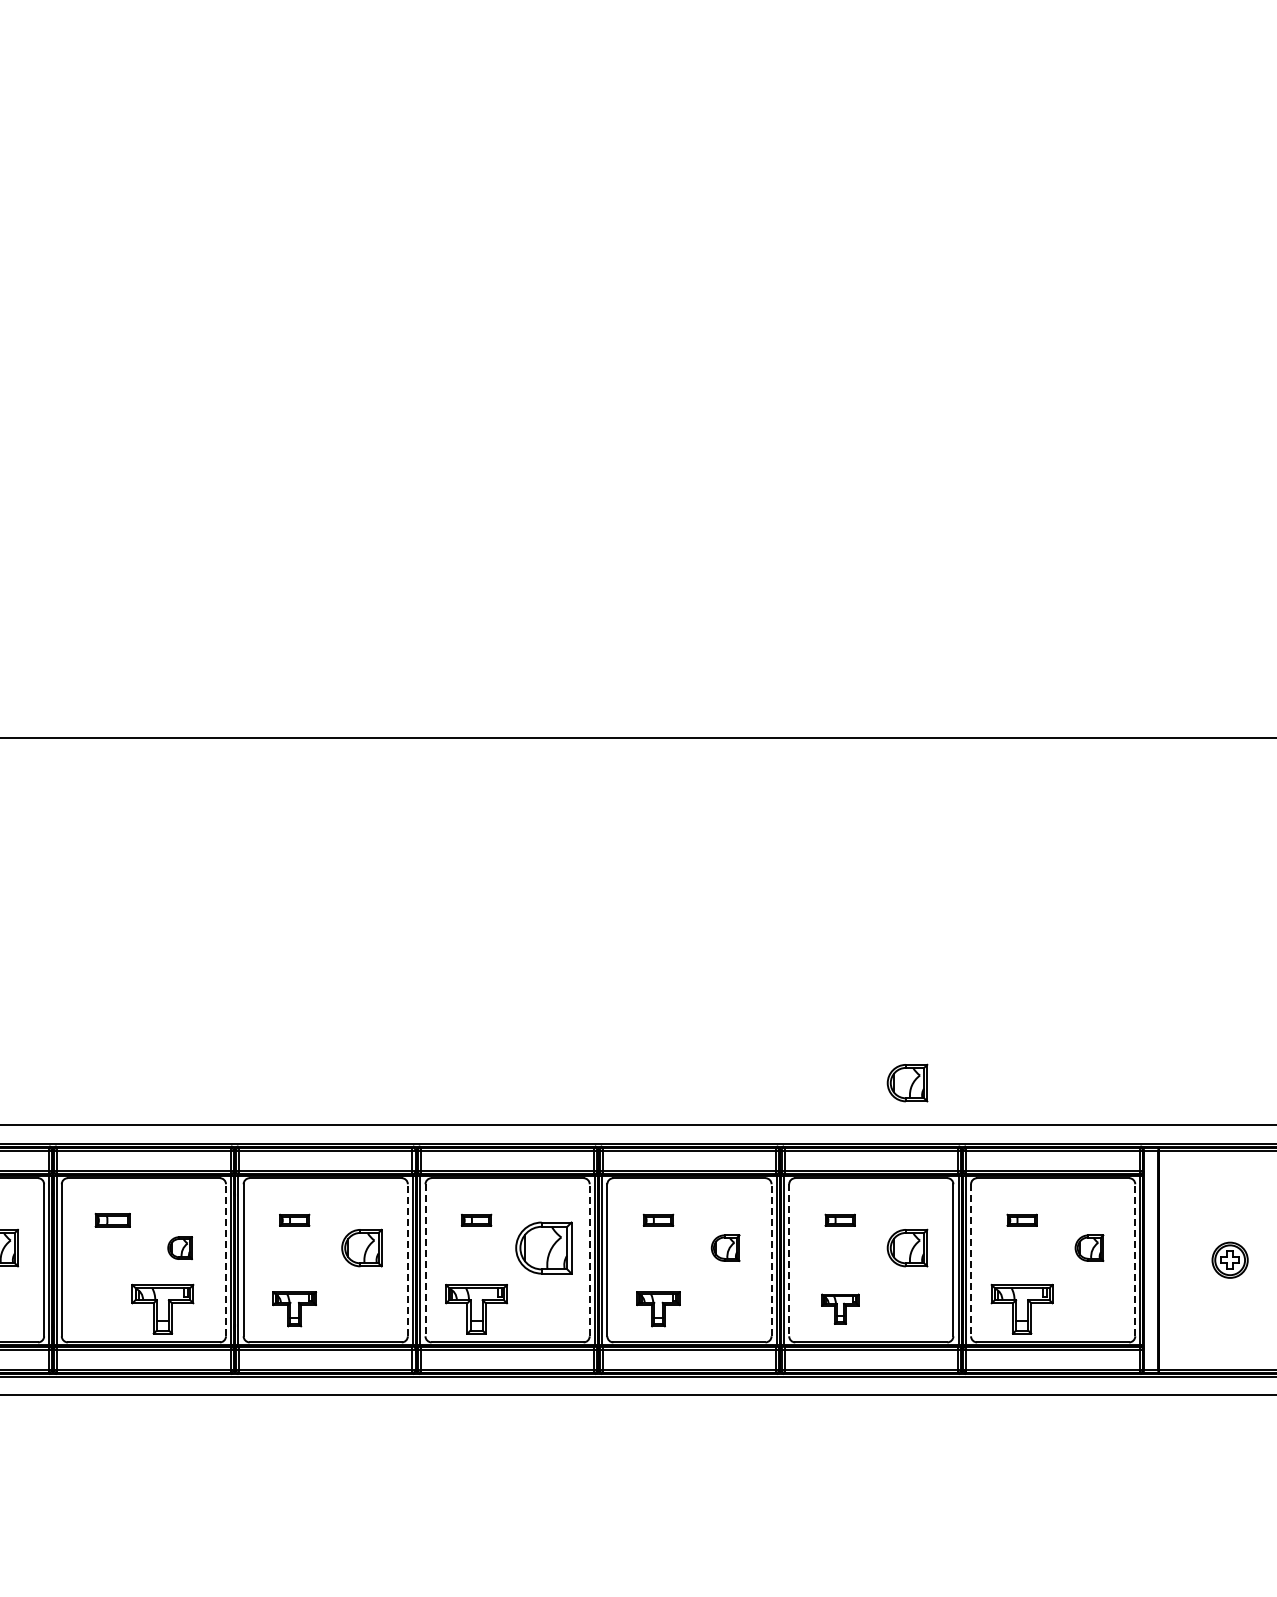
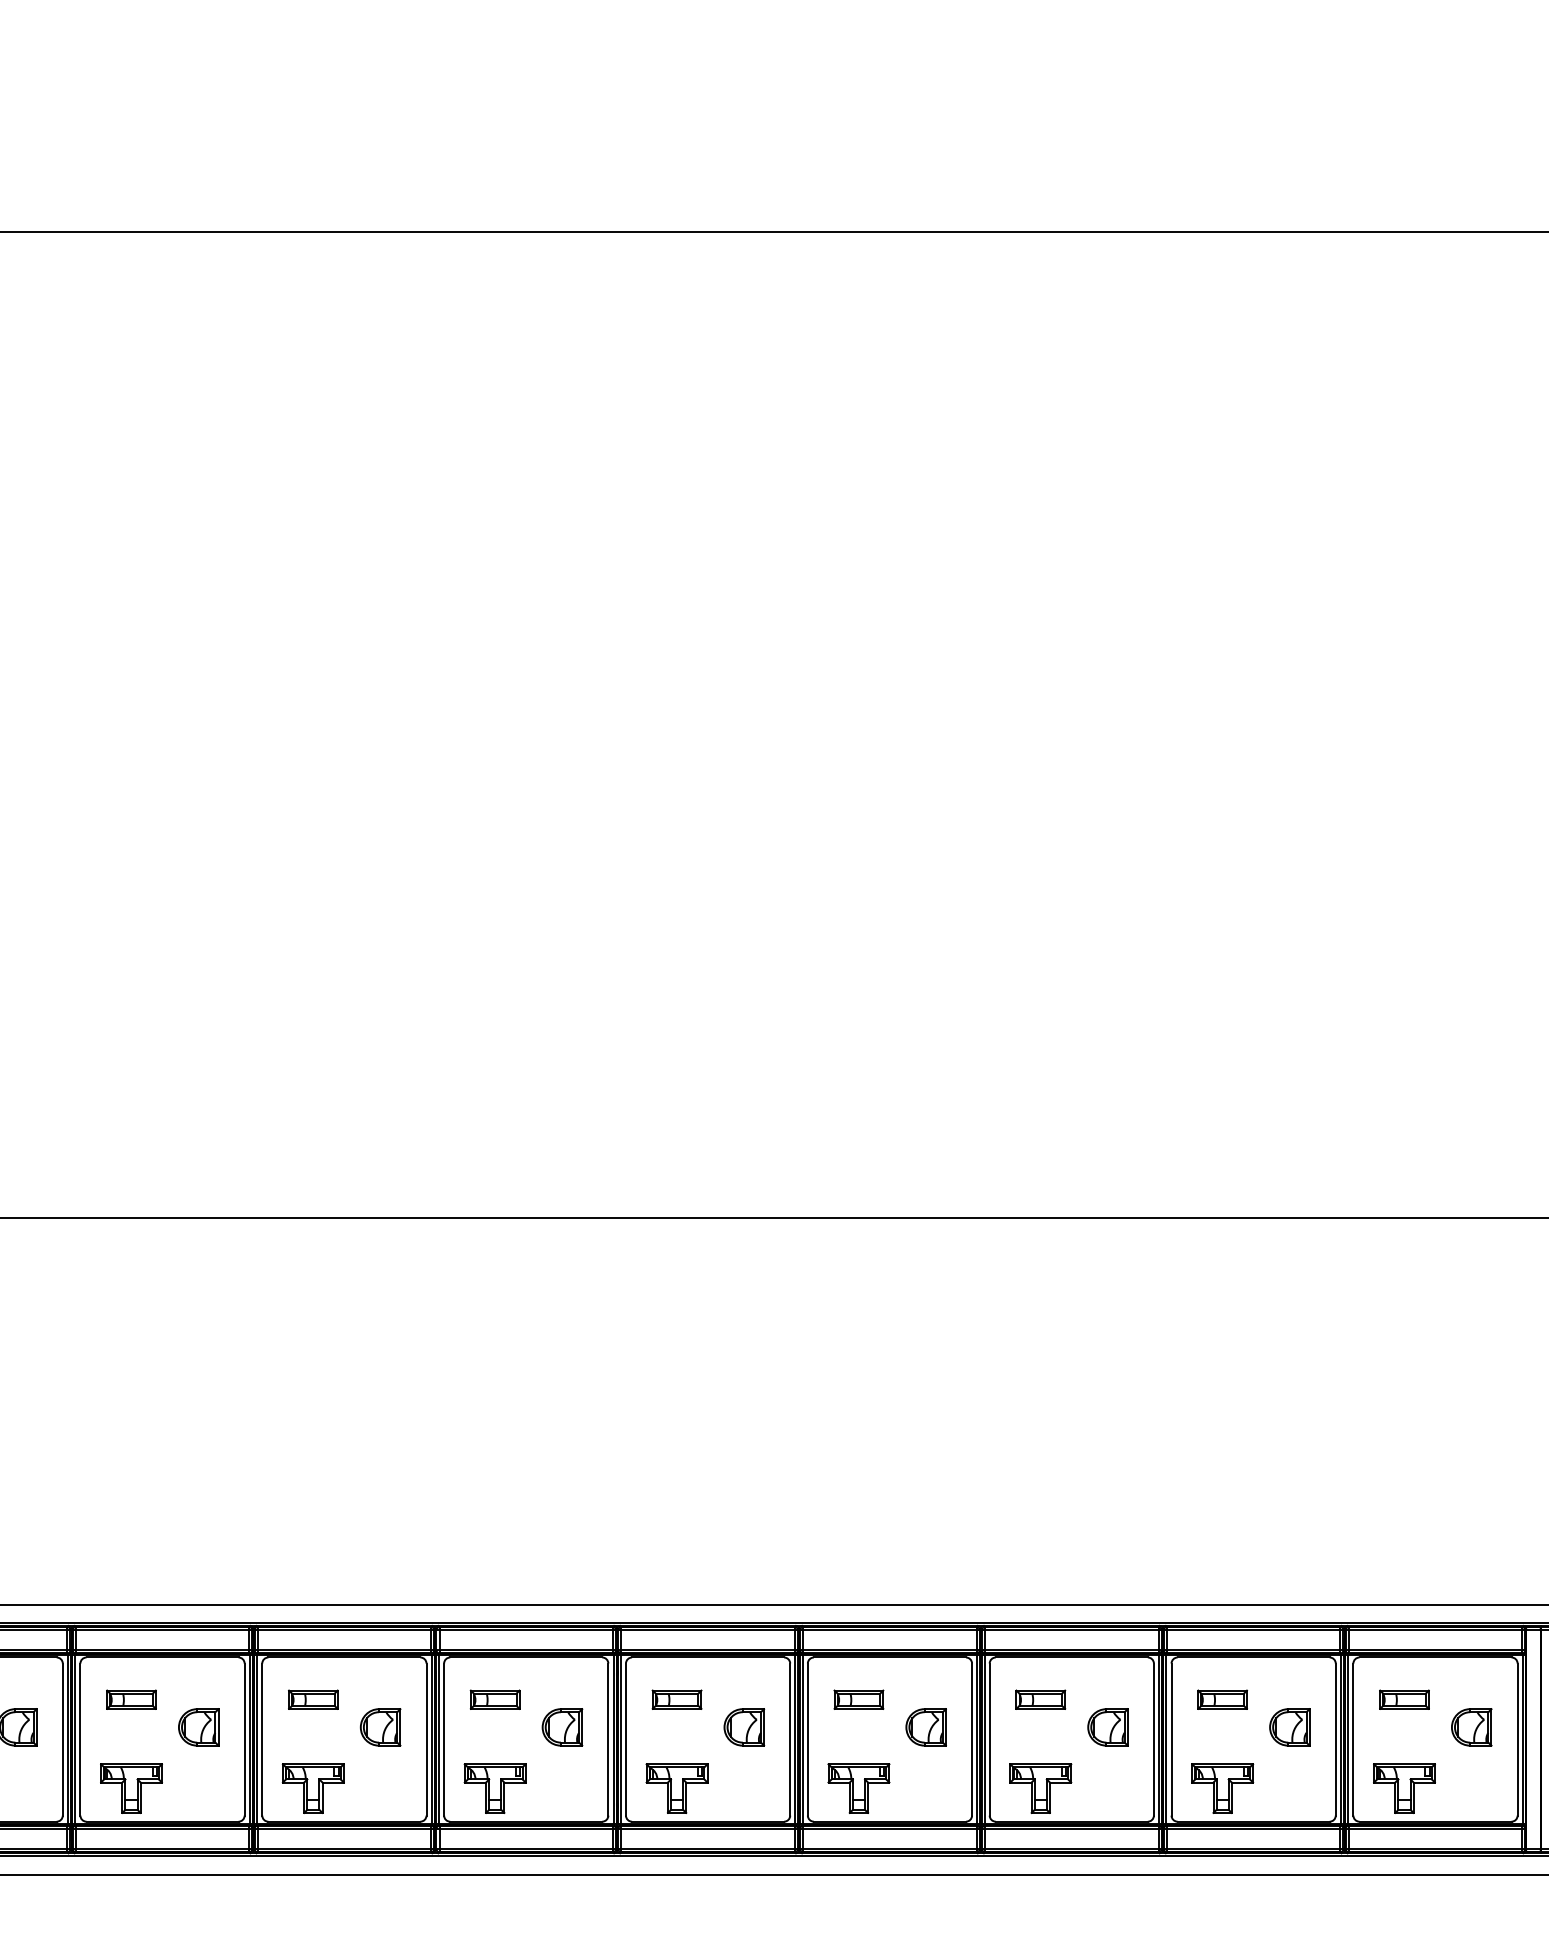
part: (907, 1083) -> (1289, 1562), removed
part: (112, 1220) -> (494, 1699), size x1.43
part: (294, 1220) -> (676, 1699), size x1.67
part: (476, 1220) -> (858, 1699), size x1.67
part: (658, 1220) -> (1040, 1699), size x1.67
part: (840, 1220) -> (1222, 1699), size x1.67
part: (1022, 1220) -> (1404, 1699), size x1.67
part: (180, 1248) -> (562, 1727), size x1.67
part: (543, 1248) -> (925, 1727), size x0.71
part: (725, 1248) -> (1107, 1727), size x1.43
part: (1089, 1248) -> (1471, 1727), size x1.43
line: (226, 1260) -> (608, 1739), dashed -> solid
line: (408, 1260) -> (790, 1739), dashed -> solid
line: (590, 1260) -> (972, 1739), dashed -> solid
line: (771, 1260) -> (1153, 1739), dashed -> solid
line: (1135, 1260) -> (1517, 1739), dashed -> solid
line: (425, 1261) -> (807, 1740), dashed -> solid
line: (789, 1261) -> (1171, 1740), dashed -> solid
line: (971, 1261) -> (1353, 1740), dashed -> solid
part: (162, 1309) -> (494, 1788), moved
part: (294, 1309) -> (676, 1788), size x1.43
part: (658, 1309) -> (1040, 1788), size x1.43
part: (840, 1309) -> (1222, 1788), size x1.67

